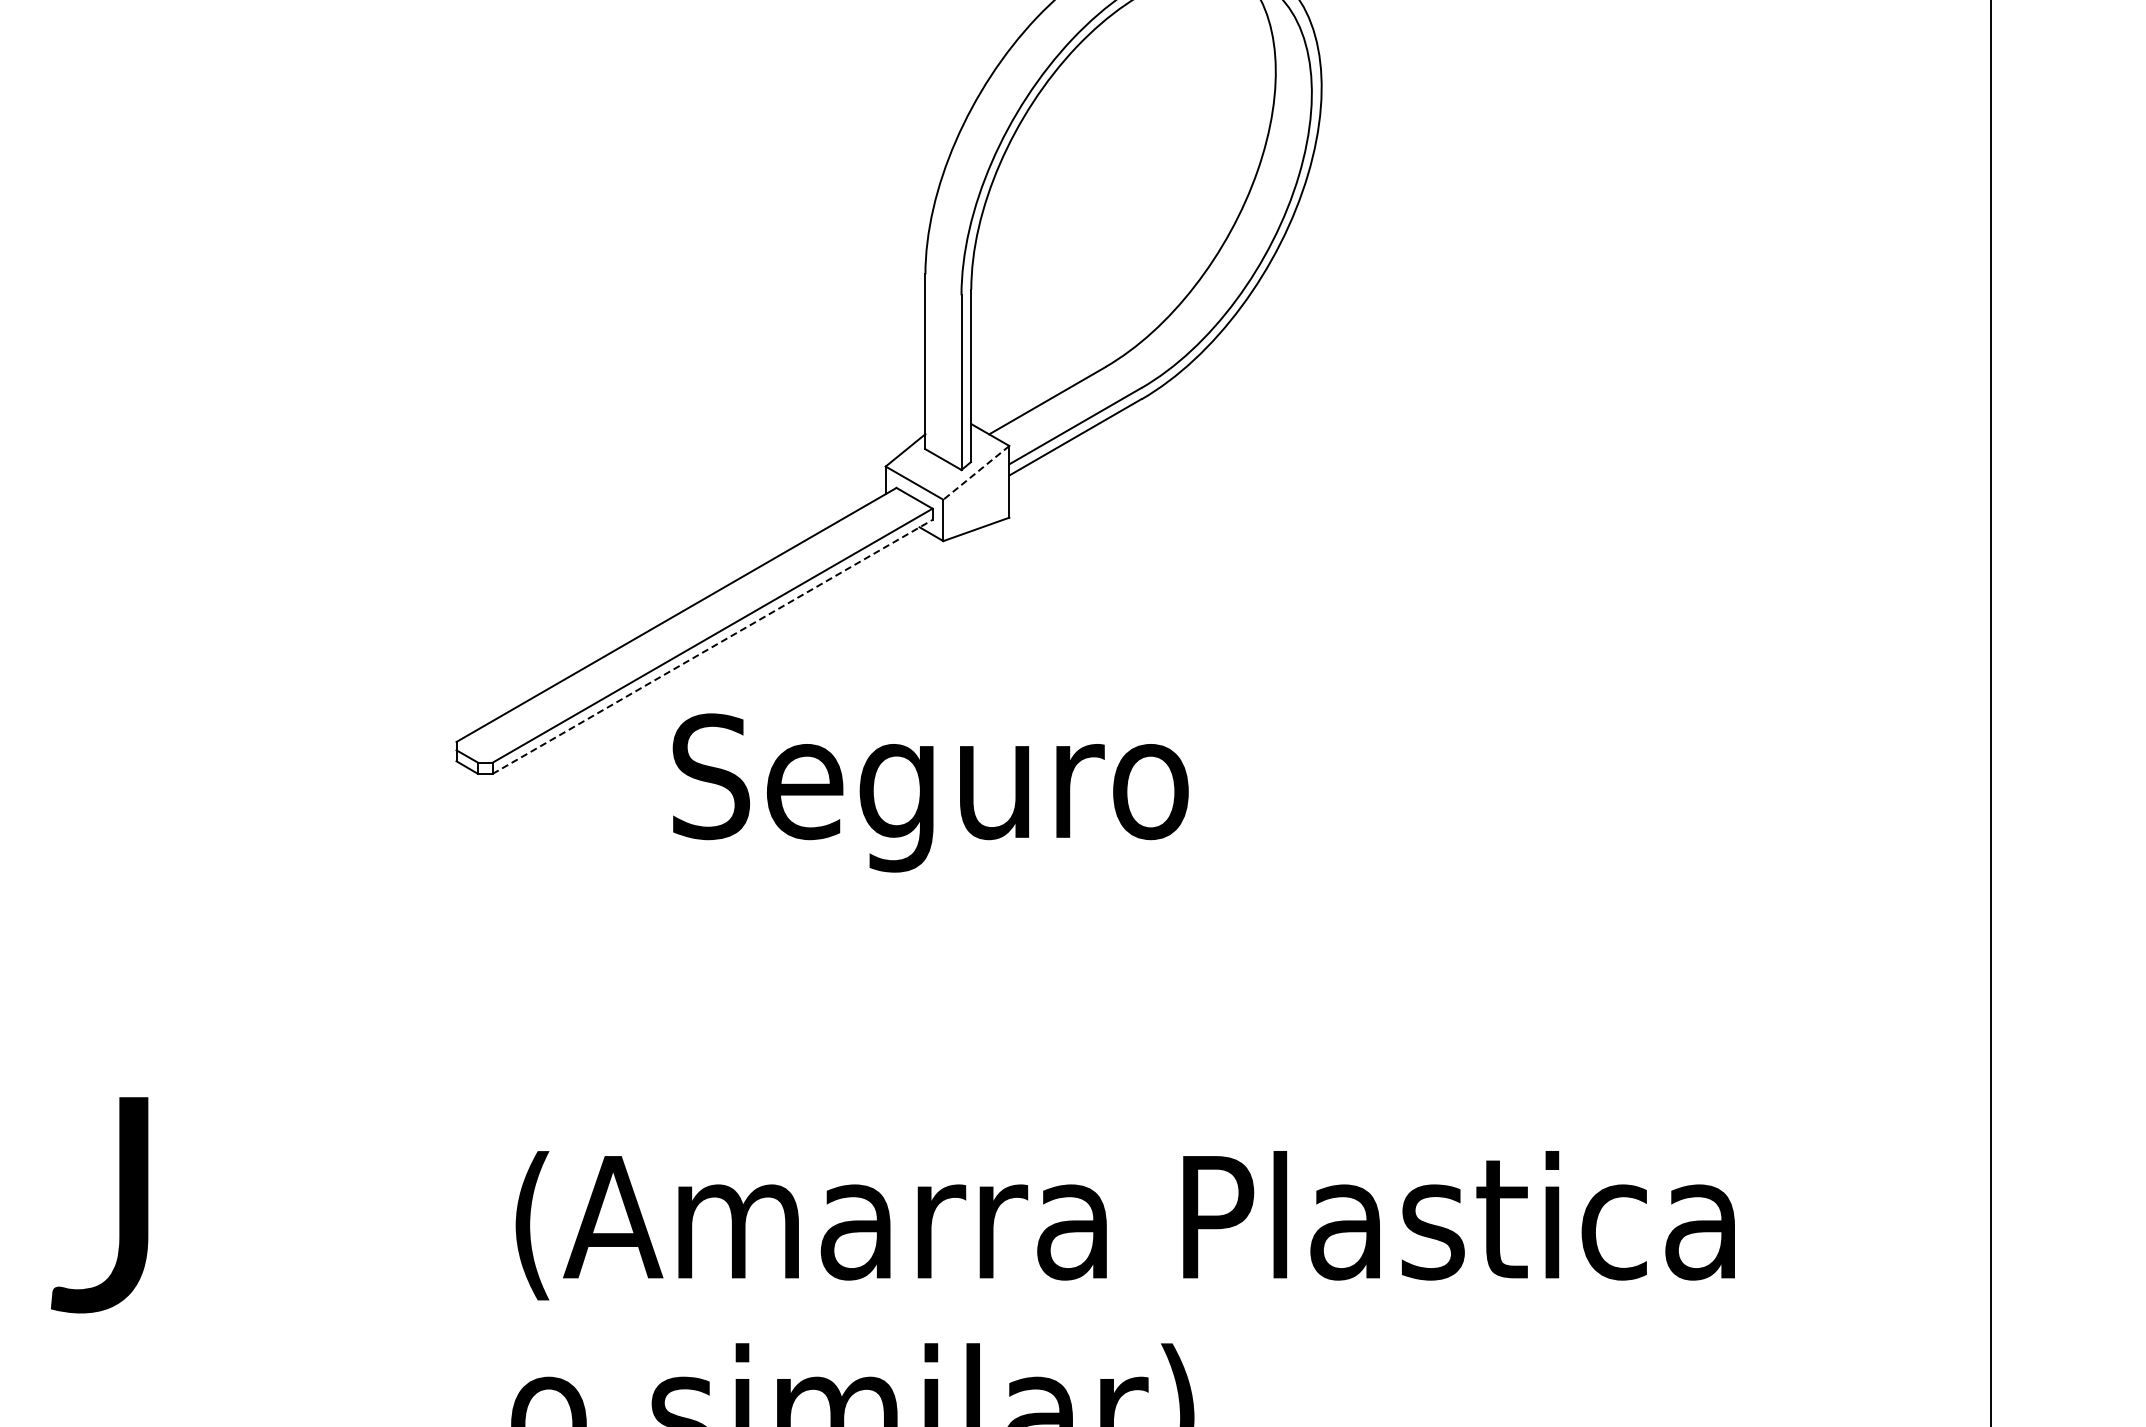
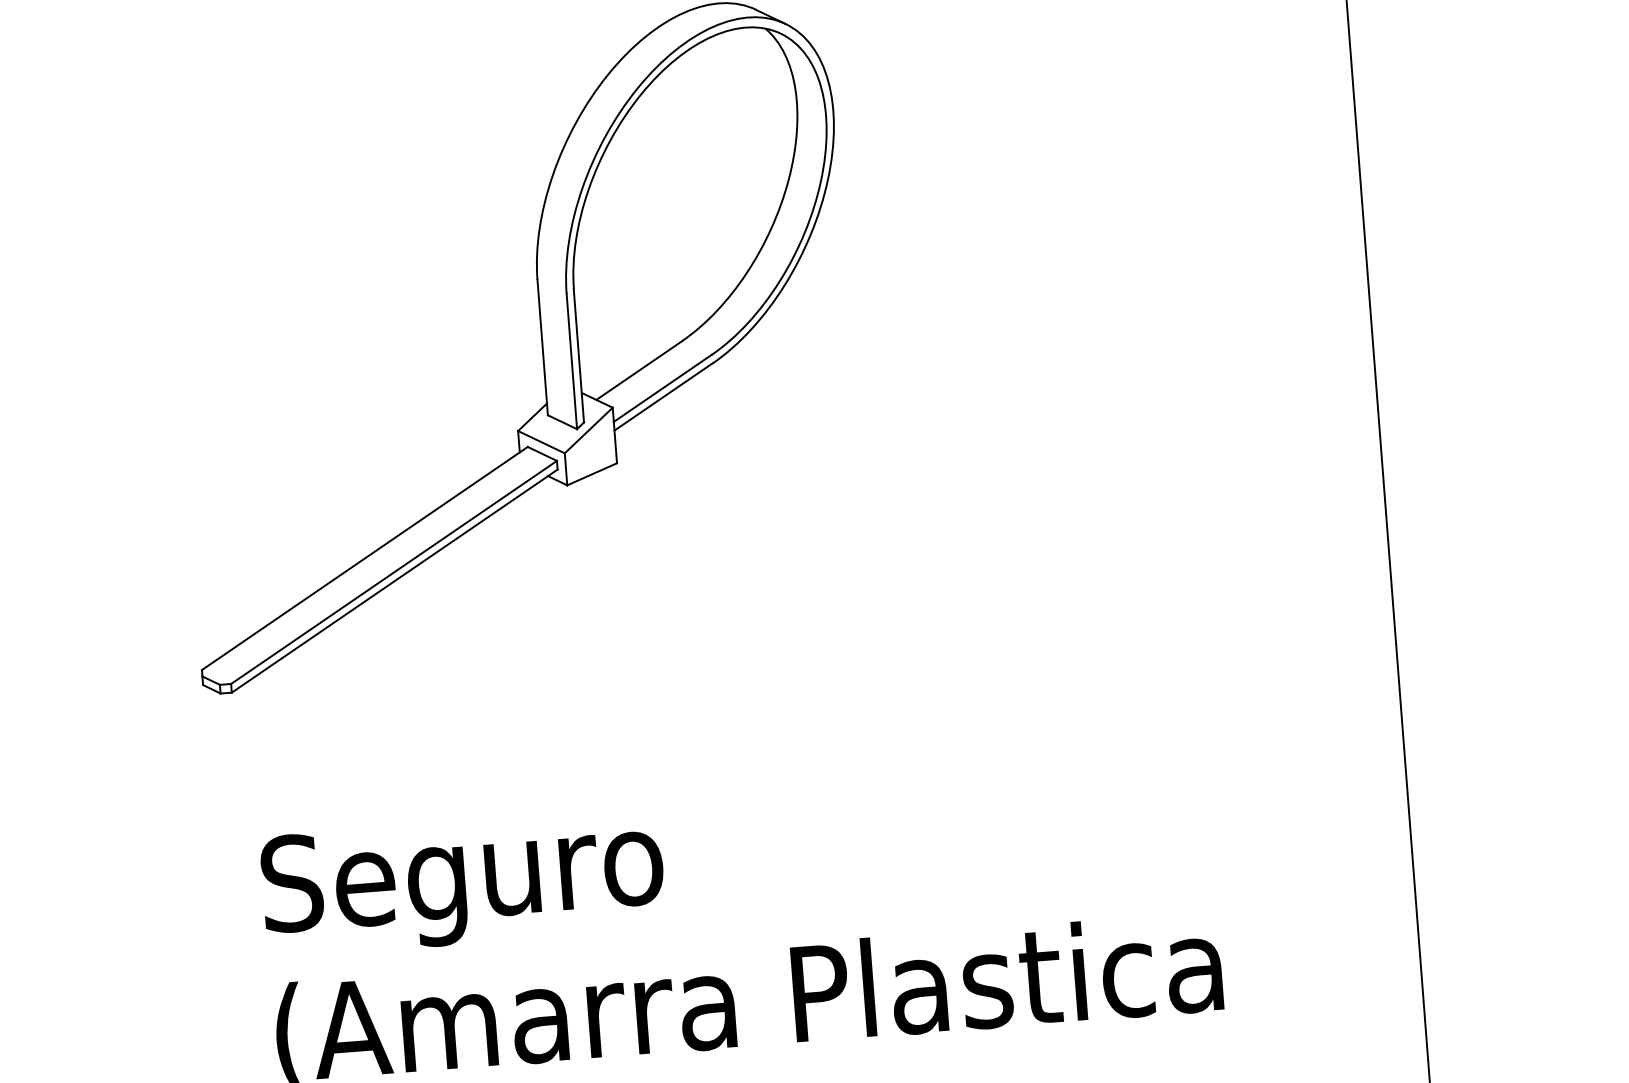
line: (976, 472) -> (588, 430), dashed -> solid
line: (713, 646) -> (395, 580), dashed -> solid
text: (930, 792) -> (463, 882), moved

